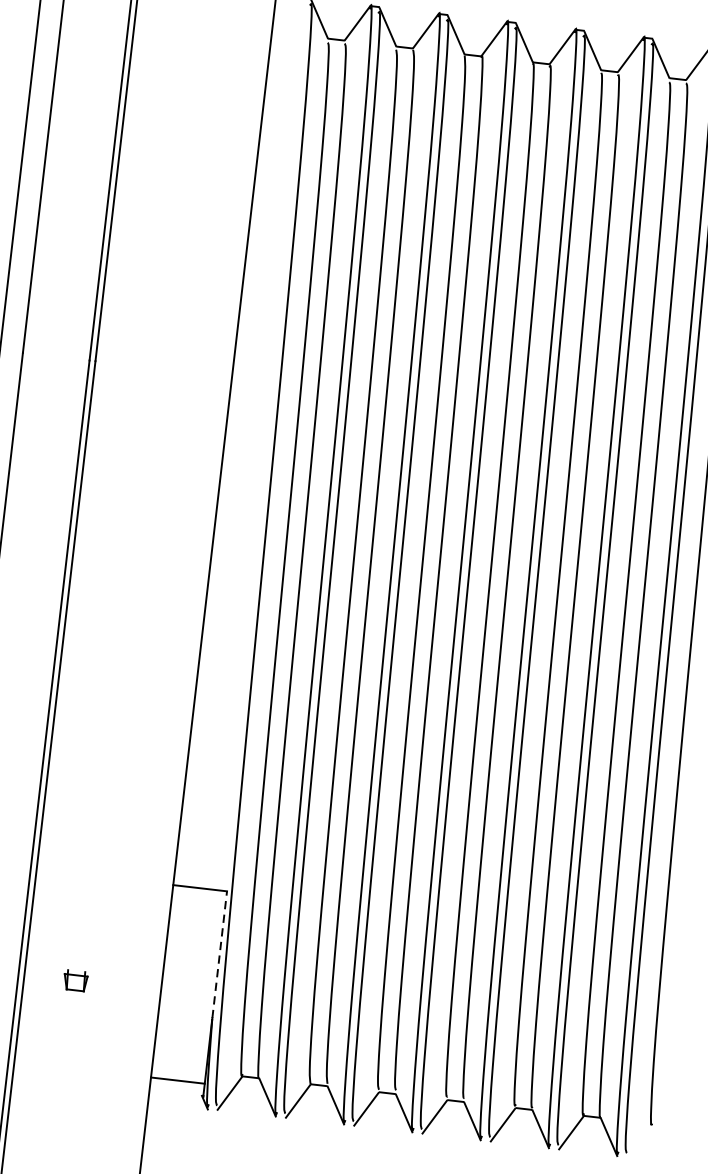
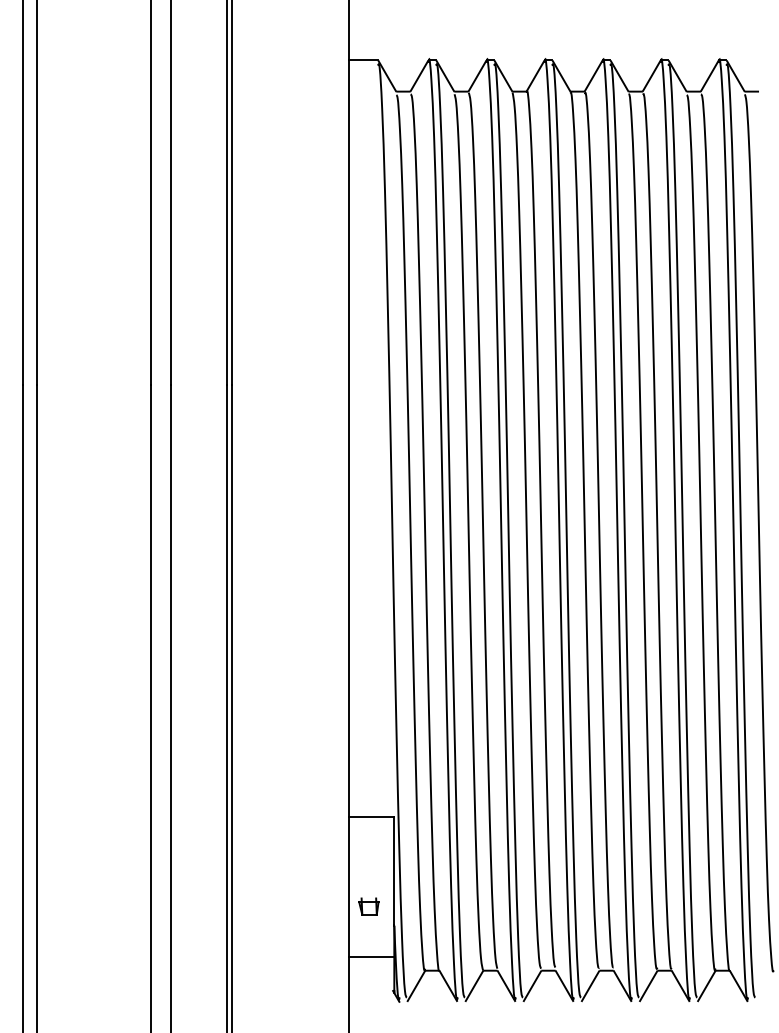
line: (219, 954) -> (394, 870), dashed -> solid
part: (75, 980) -> (368, 906), moved
line: (177, 1080) -> (371, 956), moved

